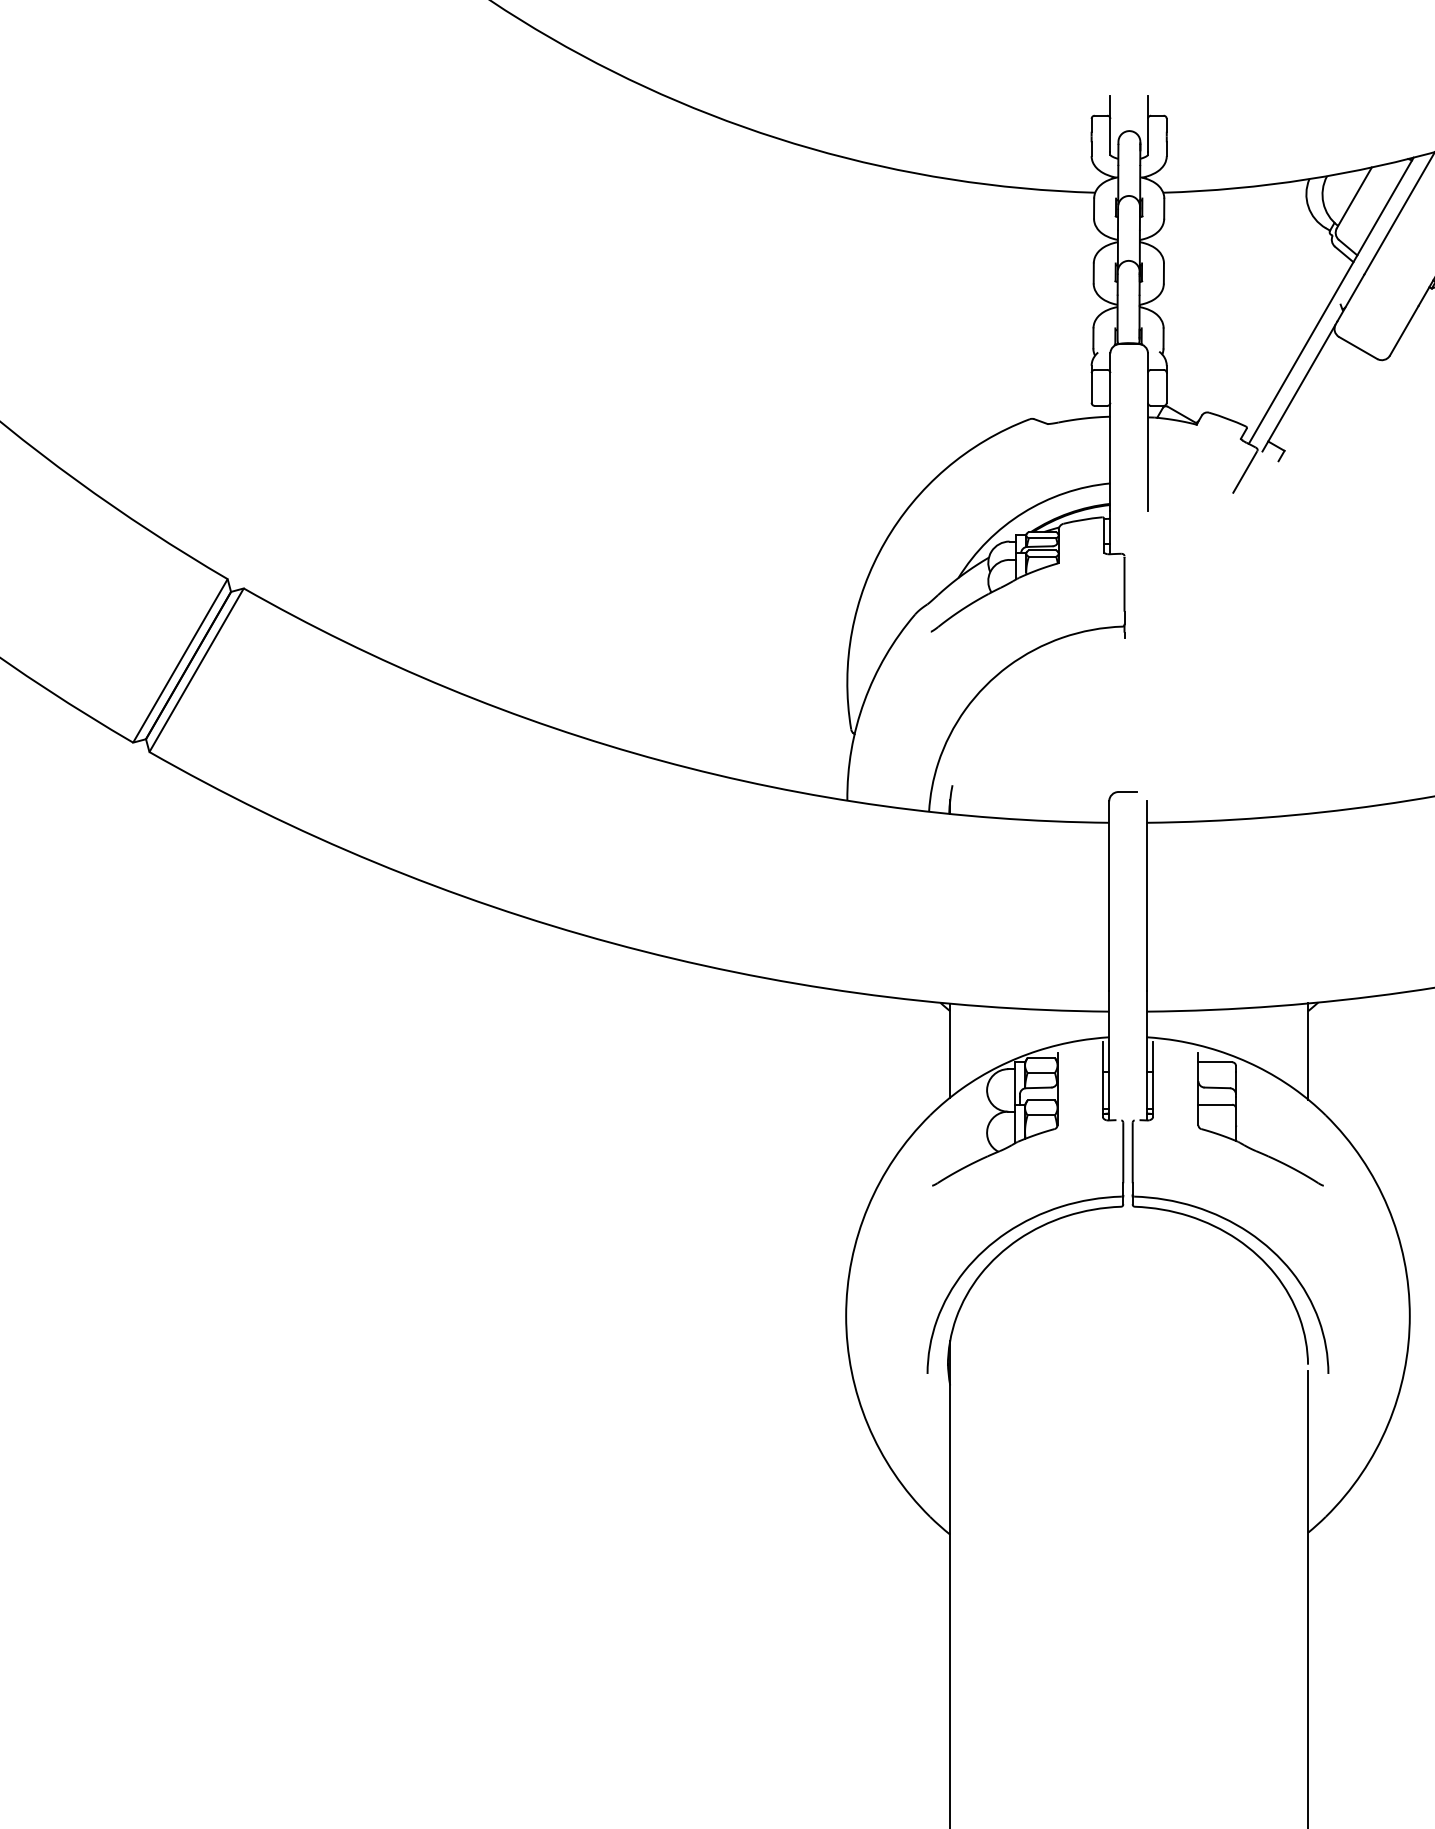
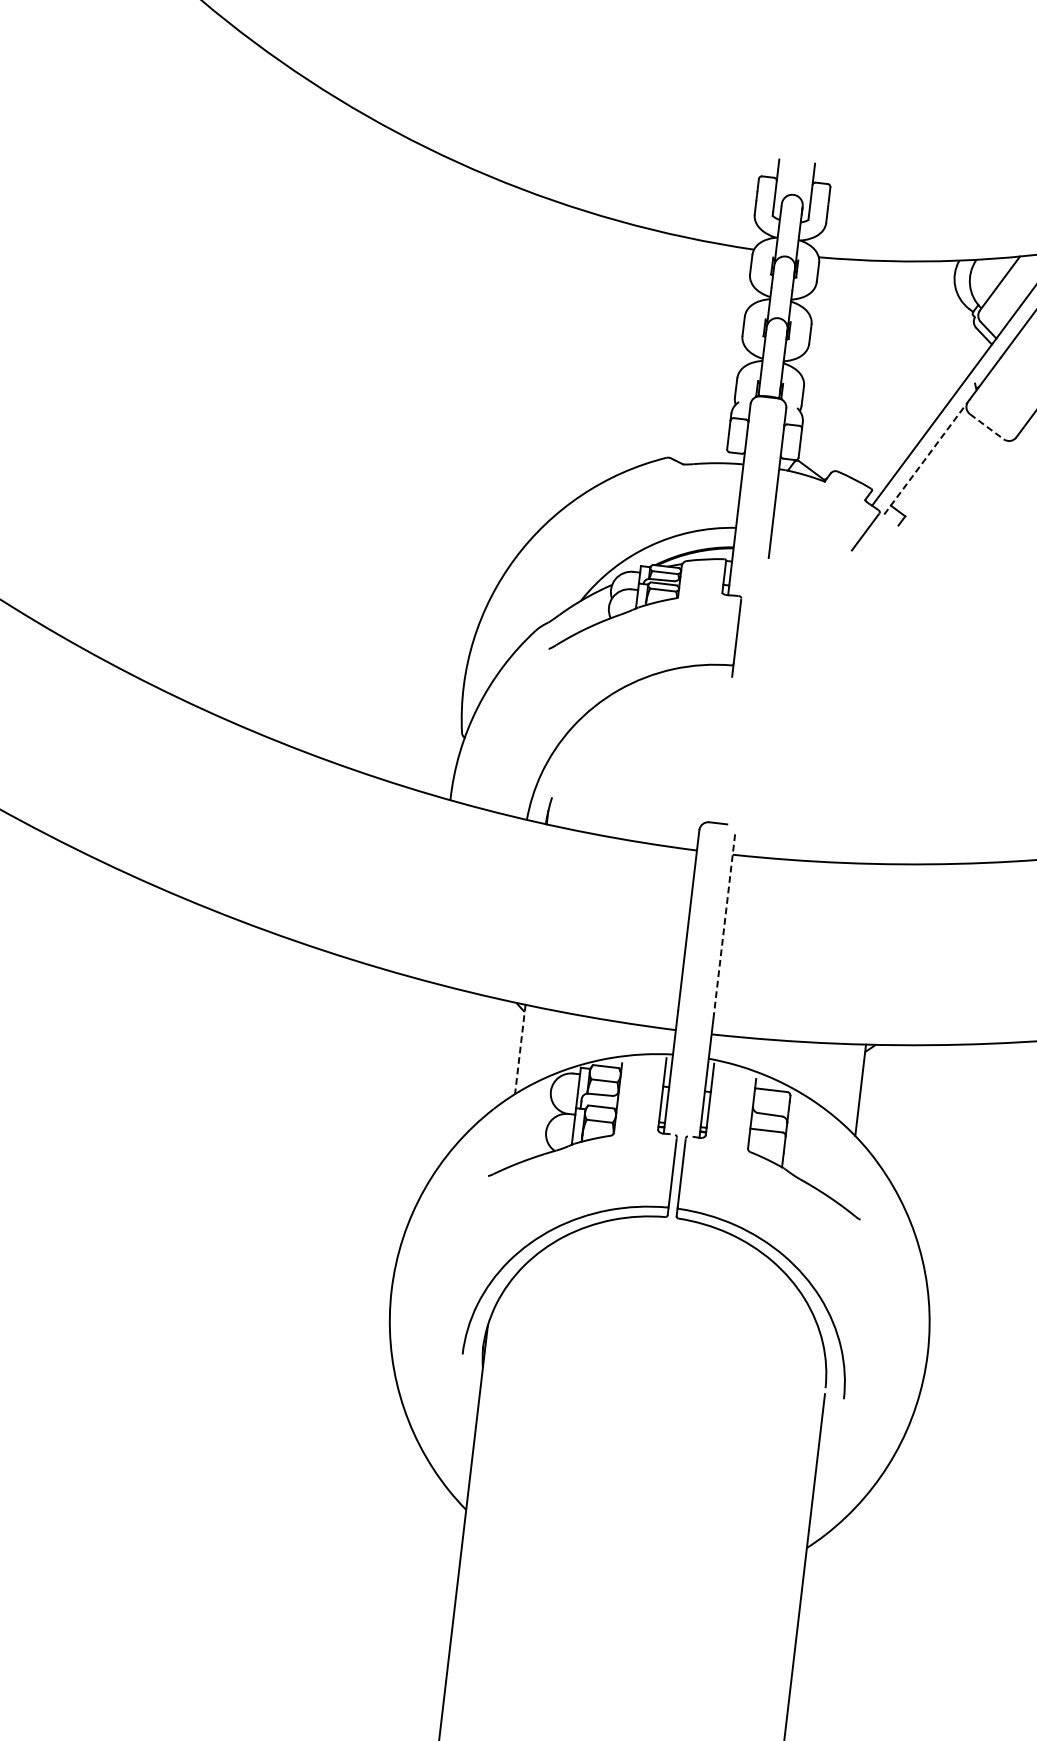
line: (1358, 348) -> (987, 427), solid -> dashed
line: (1299, 386) -> (926, 456), solid -> dashed
line: (1146, 896) -> (724, 924), solid -> dashed
line: (950, 1050) -> (520, 1049), solid -> dashed

